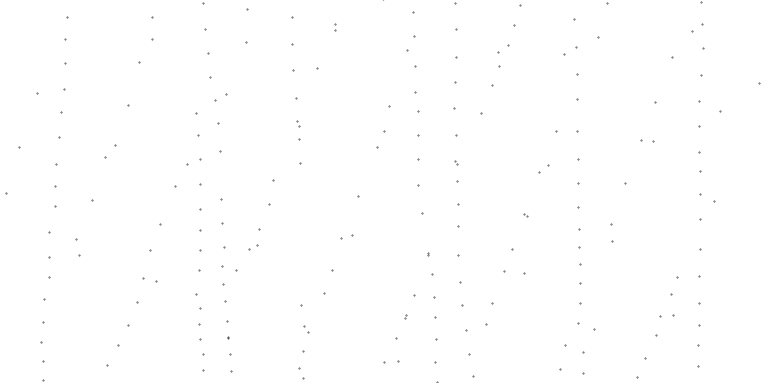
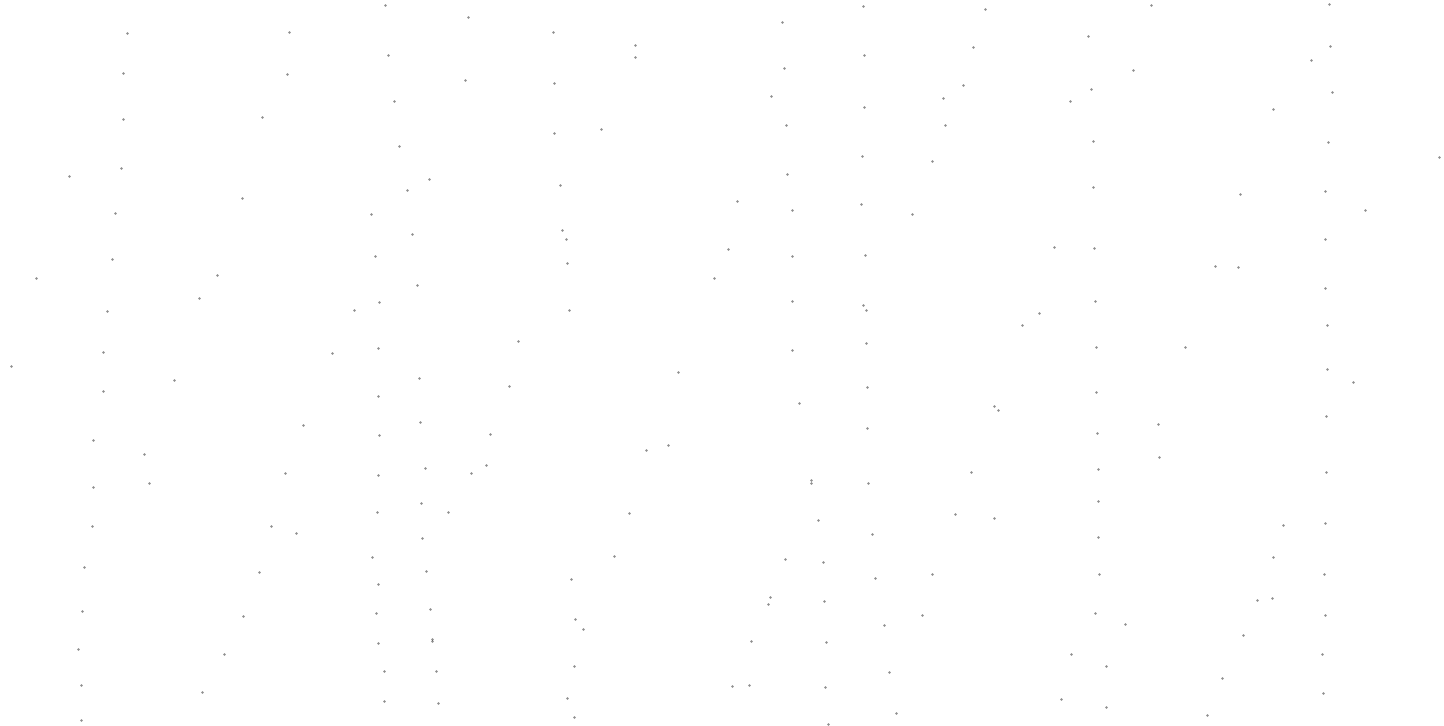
part: (667, 316) -> (1265, 599), size x0.62
part: (390, 361) -> (740, 685), size x0.62

